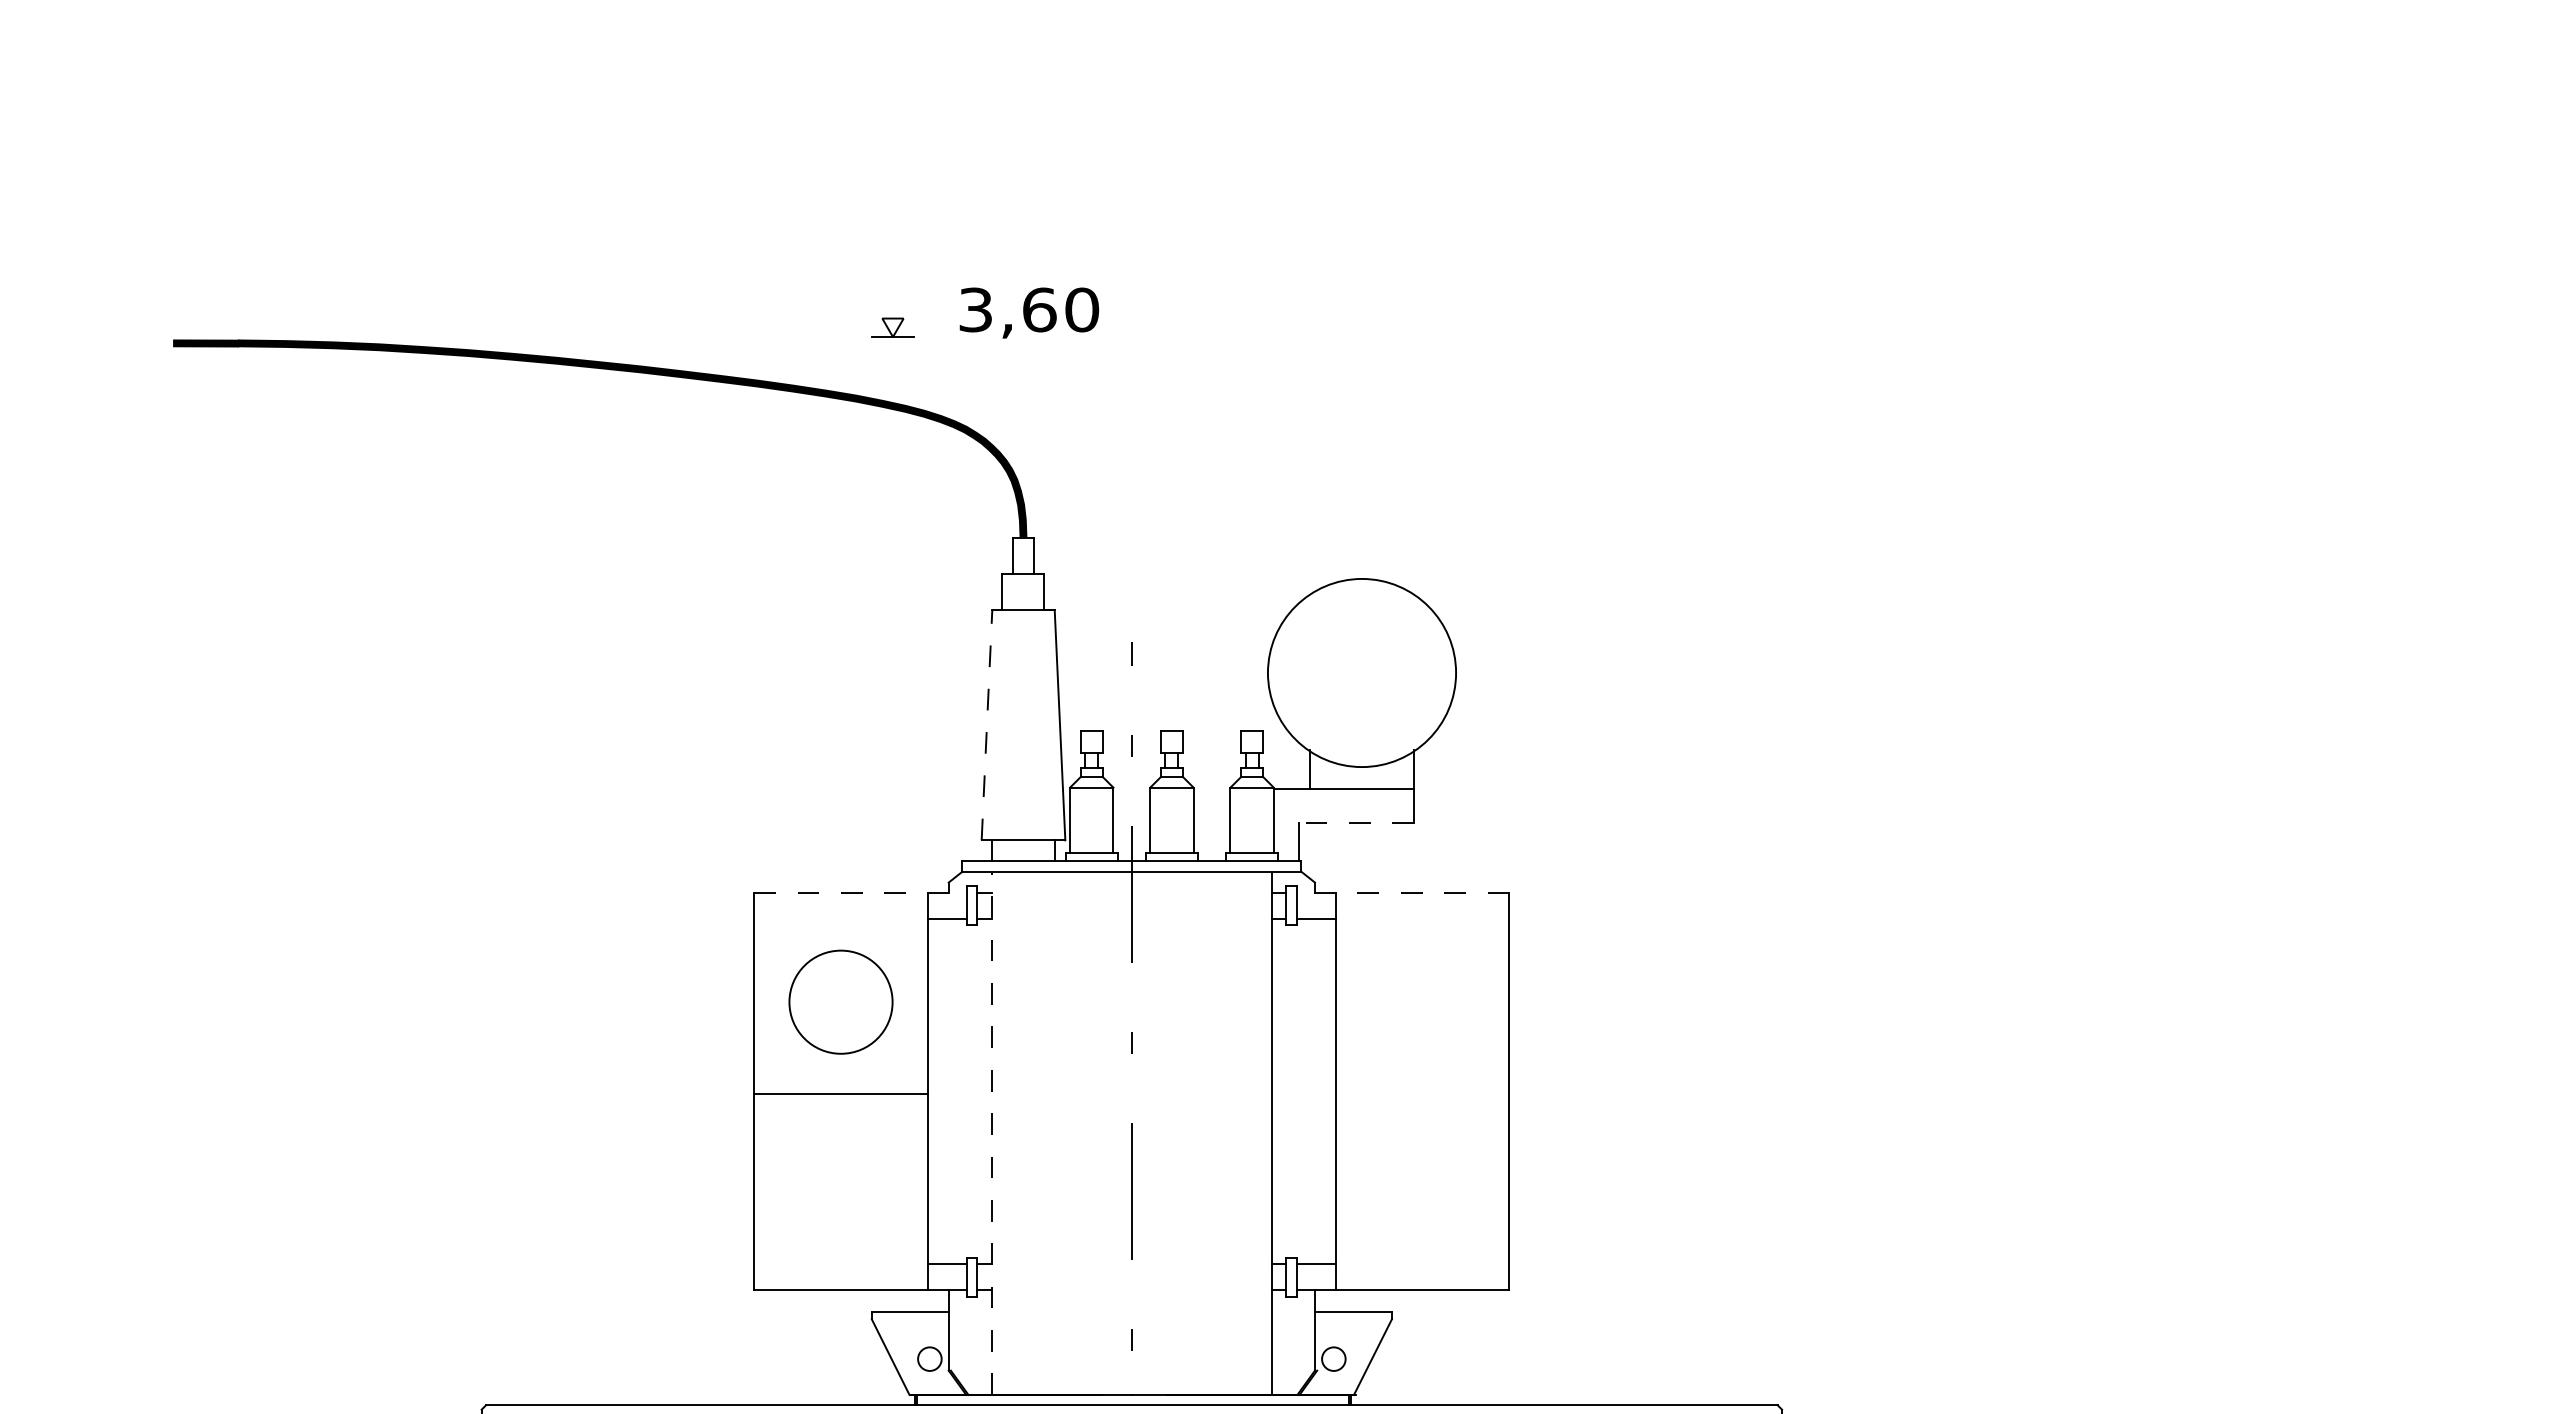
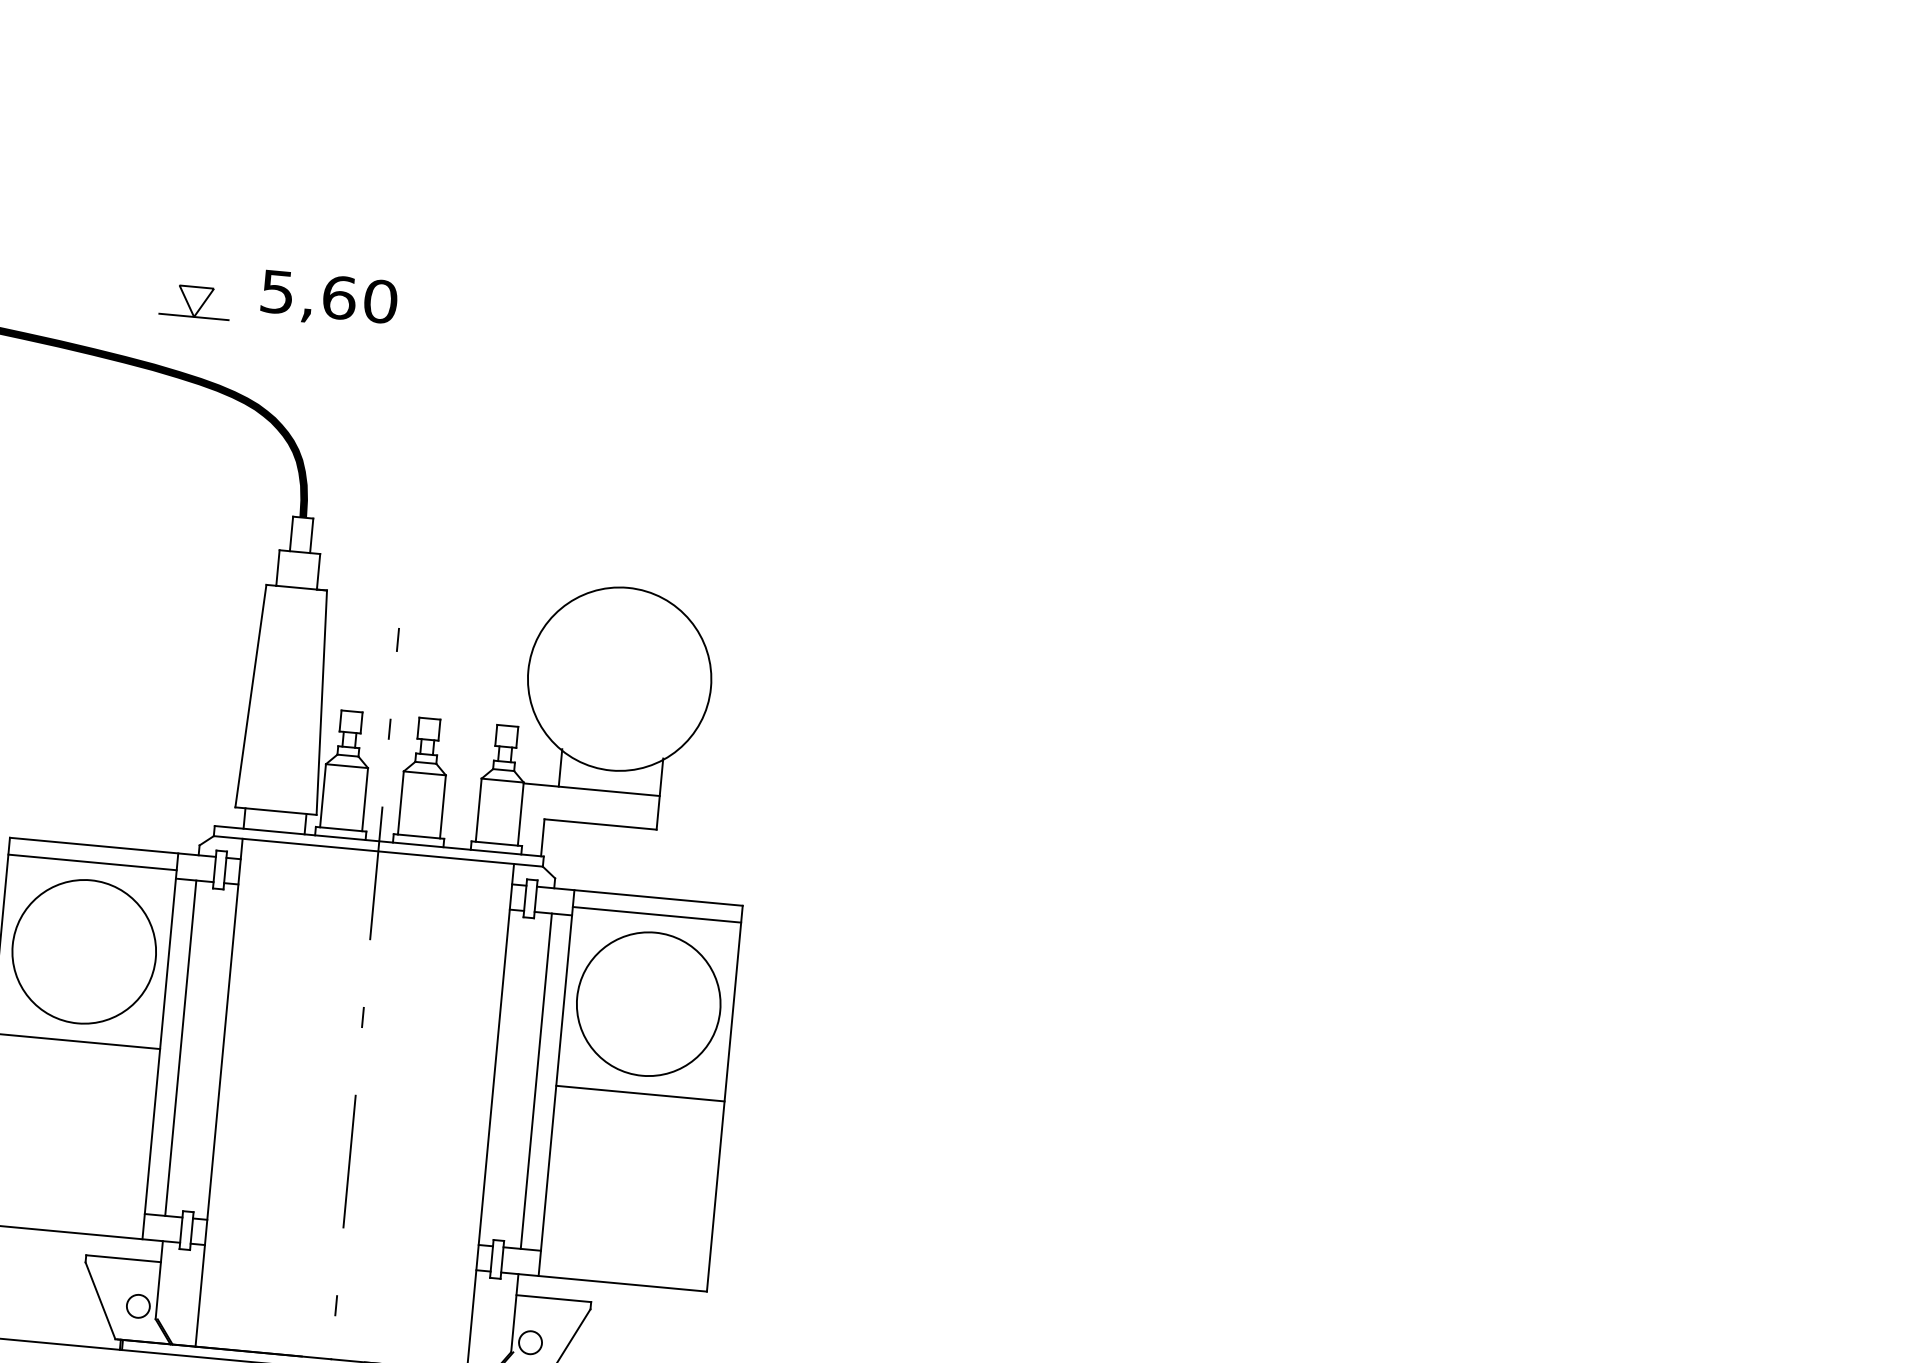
text: (975, 309) -> (277, 291), 3,60 -> 5,60
part: (892, 327) -> (195, 301), size x1.67
line: (987, 724) -> (251, 695), dashed -> solid
line: (1356, 823) -> (600, 824), dashed -> solid
line: (860, 892) -> (113, 847), dashed -> solid
line: (1403, 892) -> (640, 895), dashed -> solid
line: (840, 910) -> (92, 862), added
line: (1422, 910) -> (656, 915), added
circle: (840, 1001) -> (83, 951), size x1.43
circle: (1422, 1001) -> (648, 1003), added
line: (948, 1091) -> (180, 1048), added
line: (1315, 1091) -> (536, 1081), added
line: (1422, 1094) -> (640, 1093), added
line: (992, 1133) -> (219, 1092), dashed -> solid

